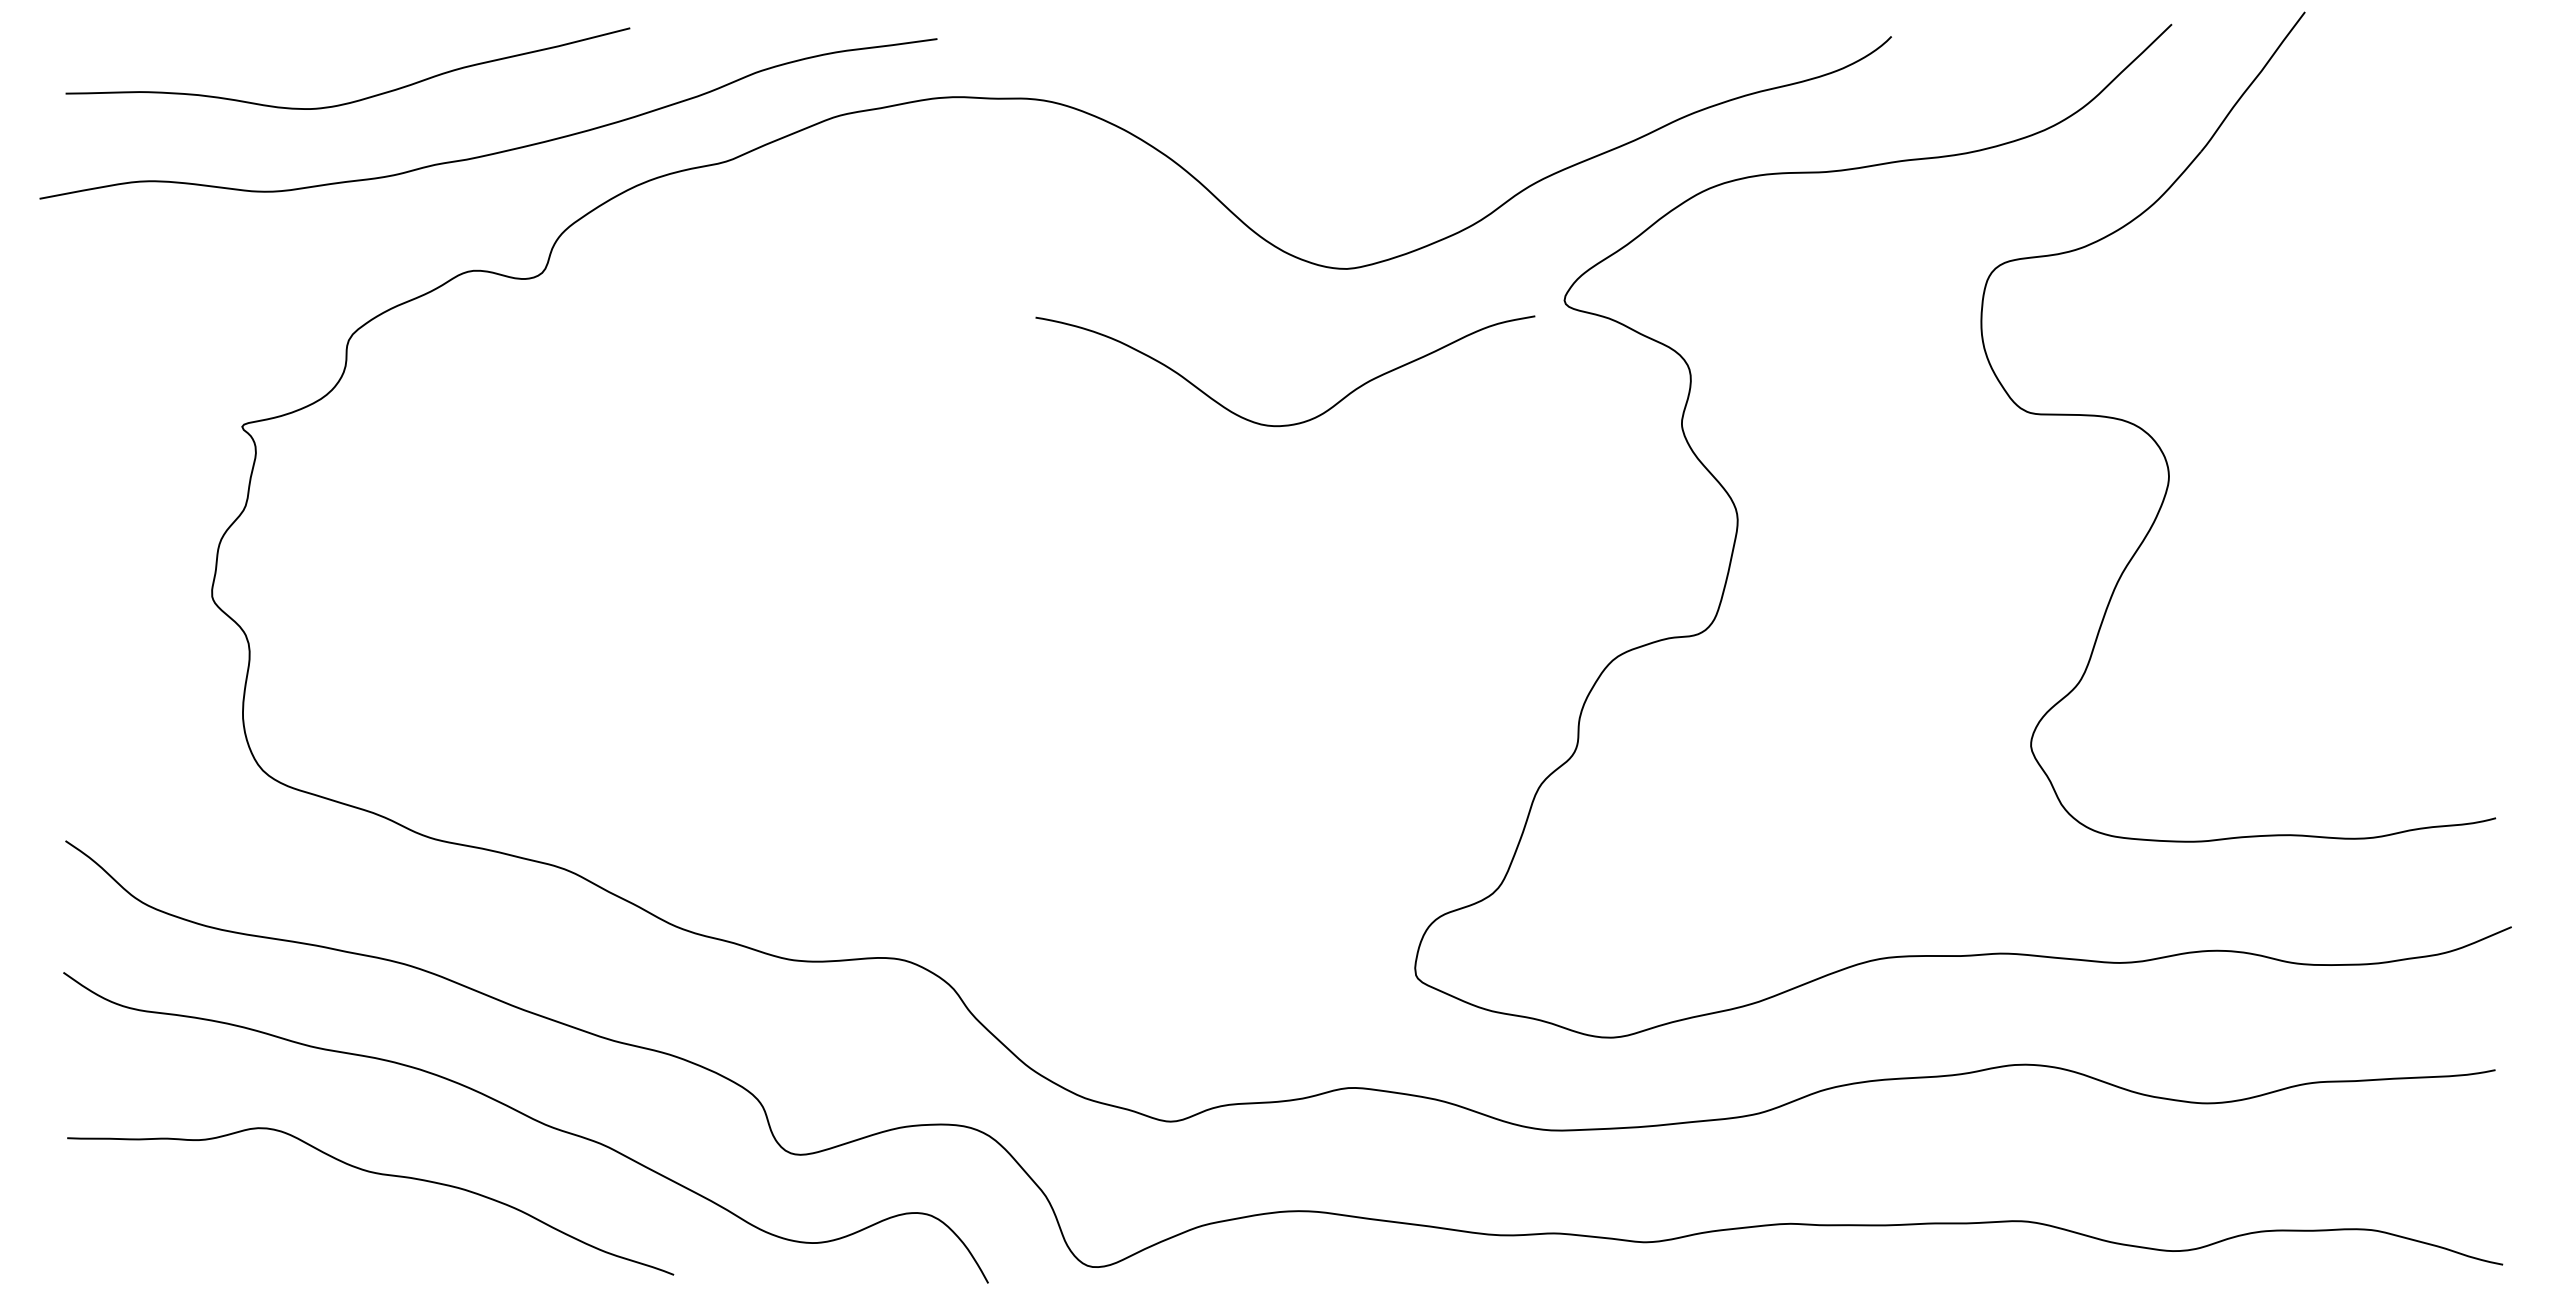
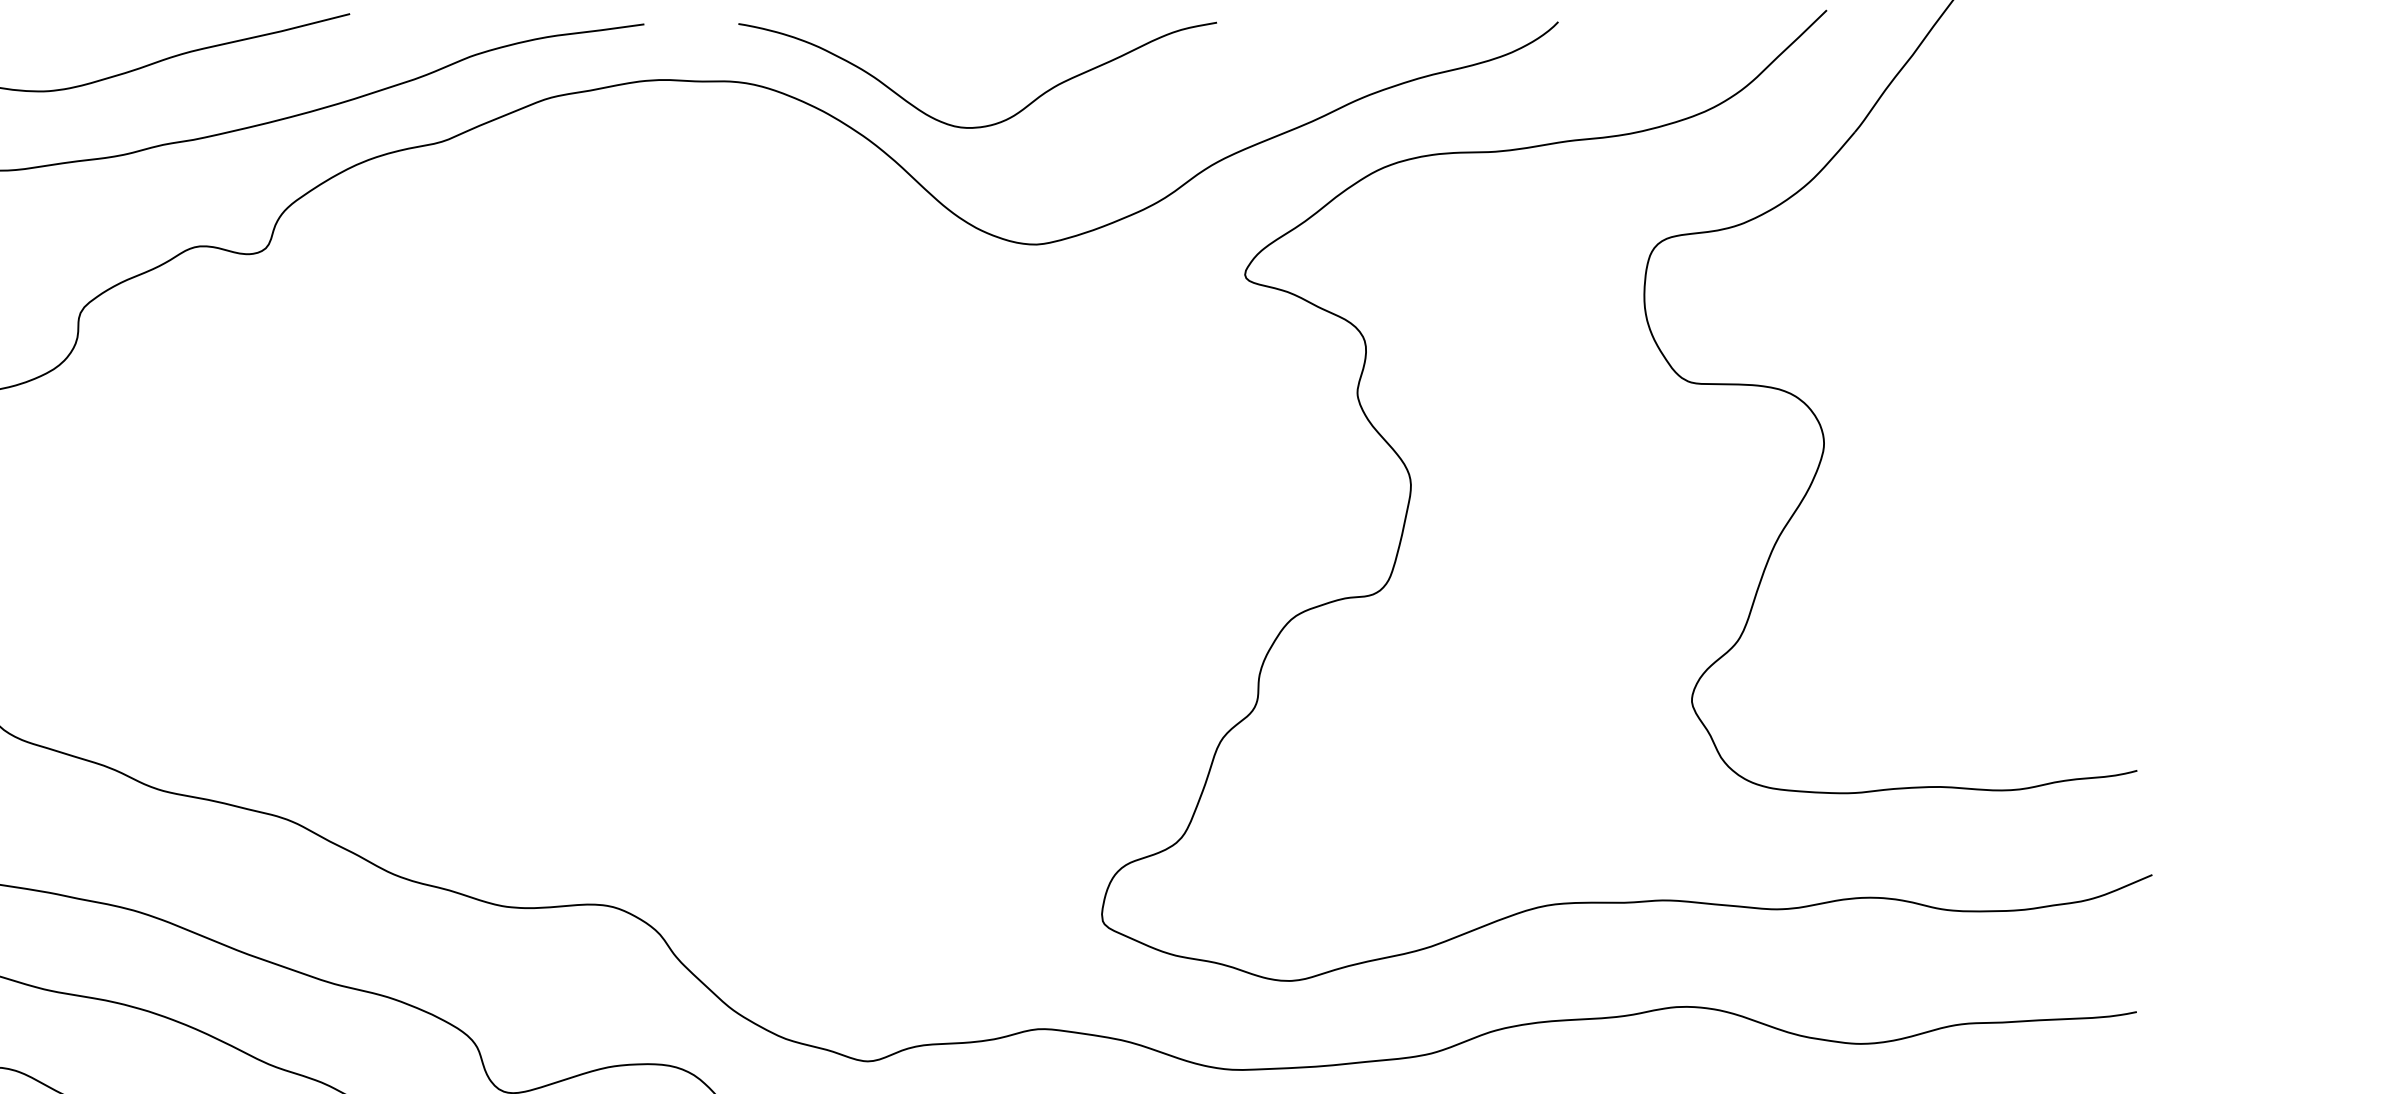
curve: (1297, 422) -> (989, 124), moved

